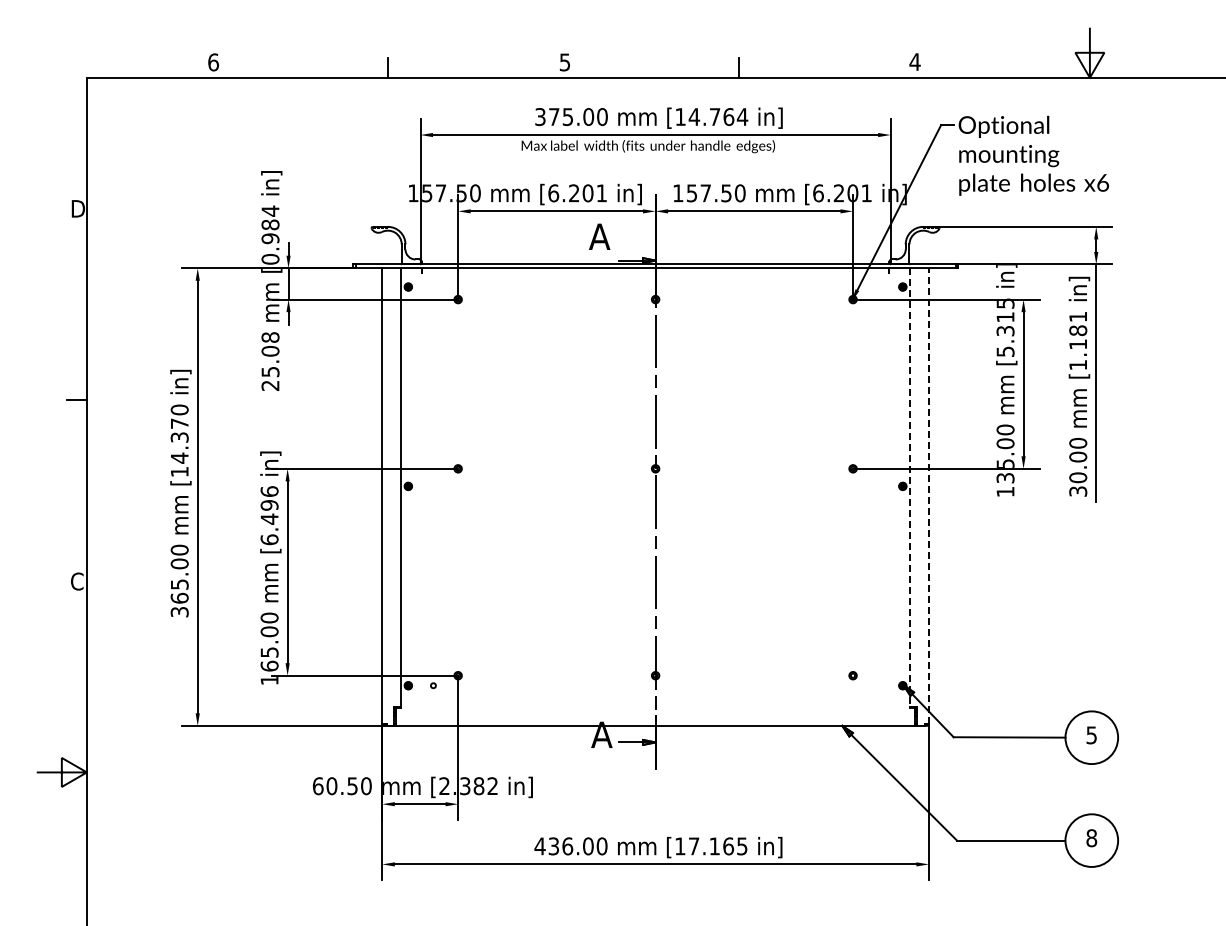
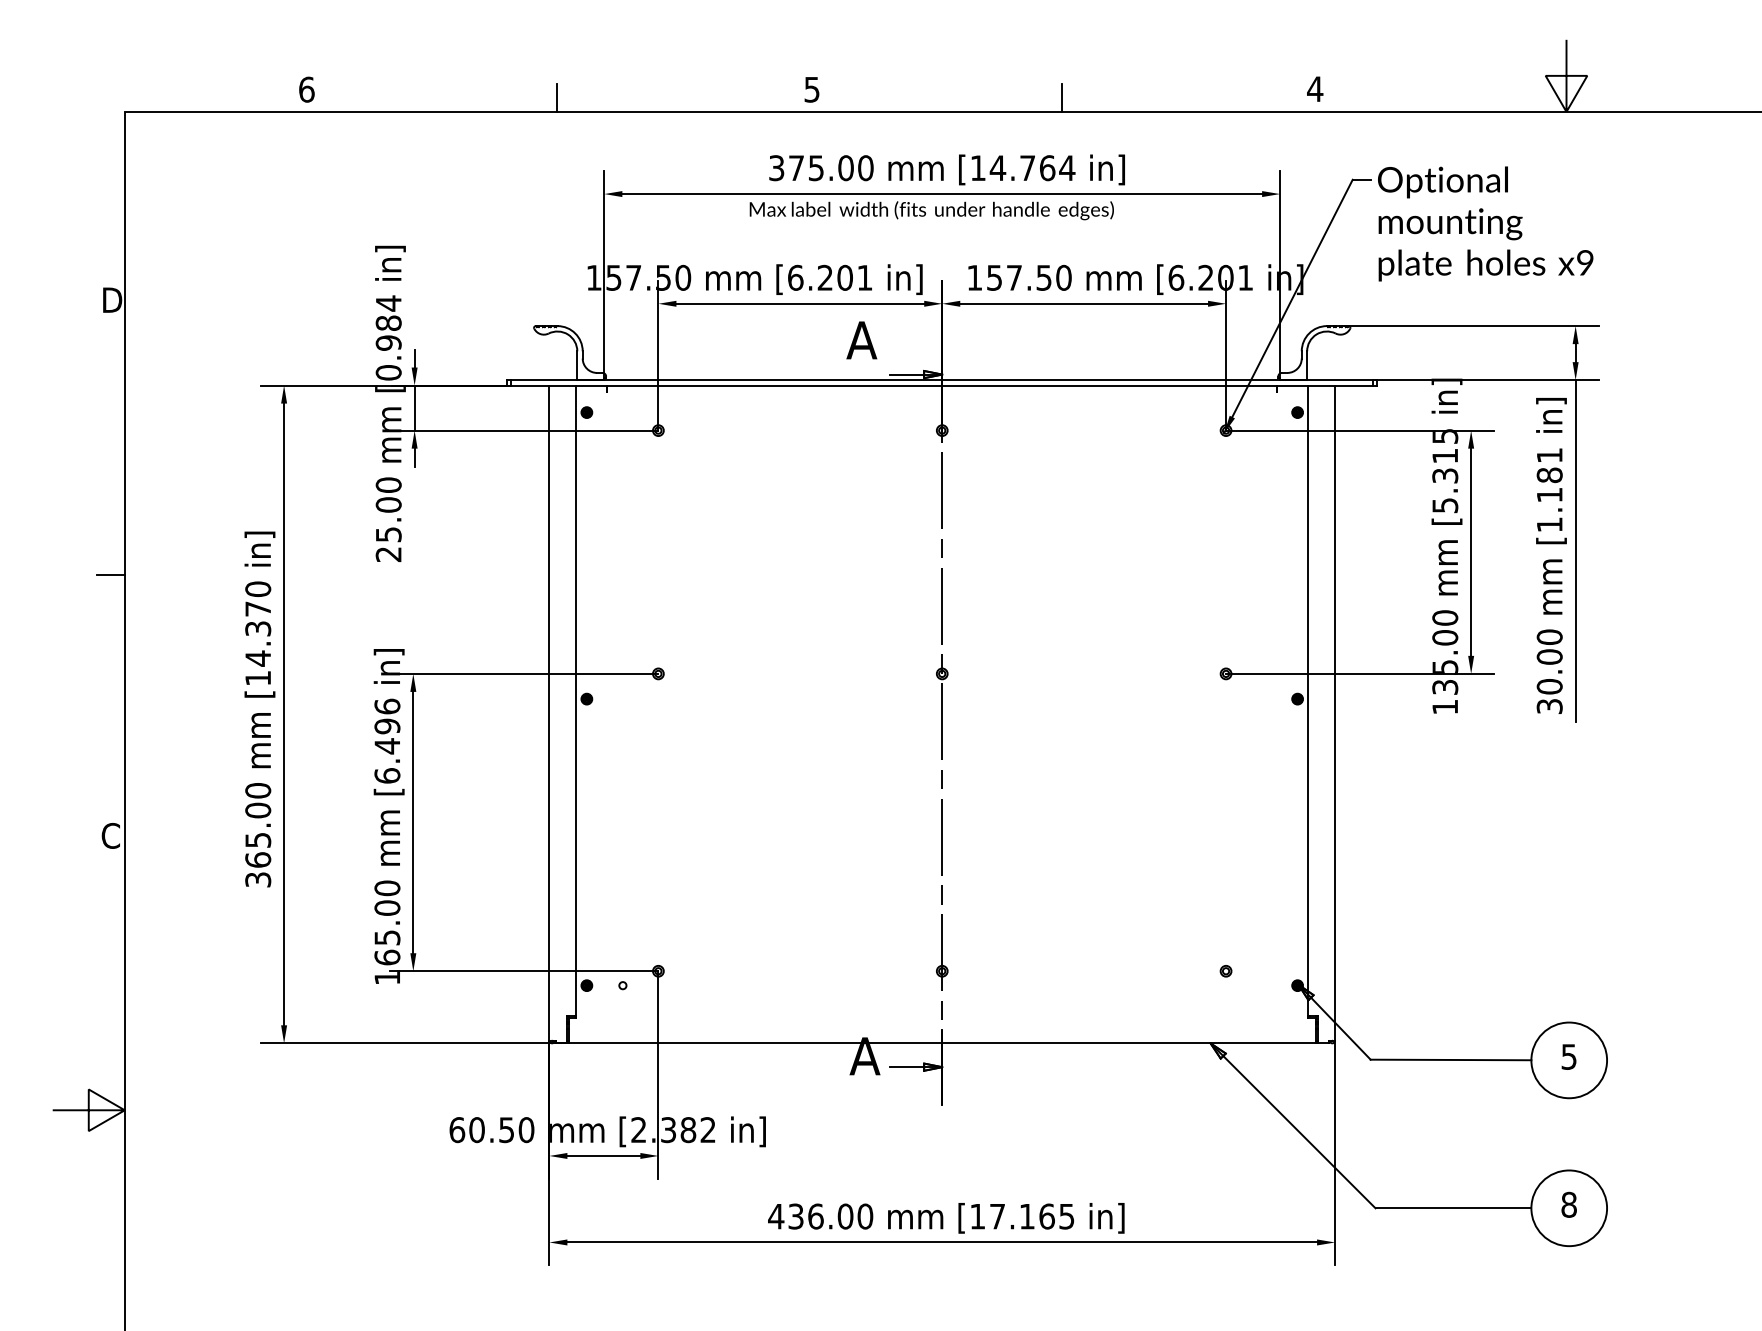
text: (1102, 182) -> (1584, 262), x6 -> x9
text: (270, 337) -> (388, 485), 25.08 -> 25.00
line: (910, 488) -> (1308, 702), dashed -> solid
line: (928, 496) -> (1334, 713), dashed -> solid

